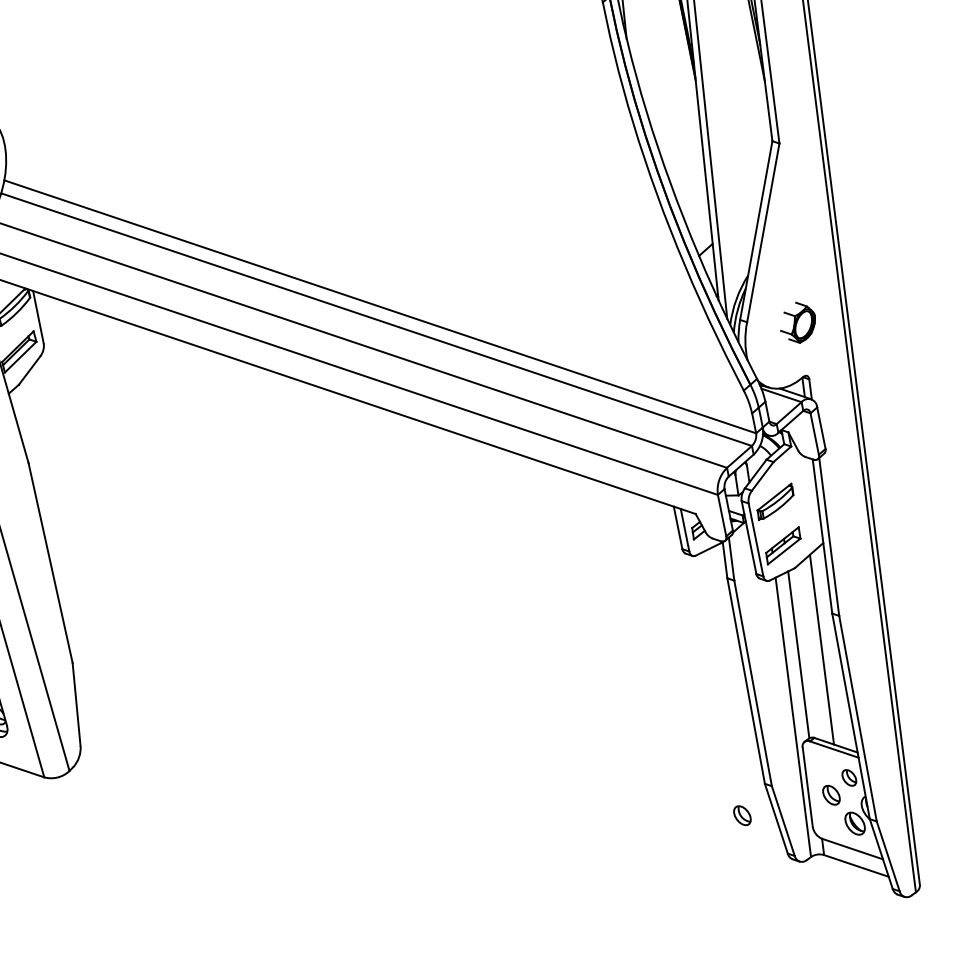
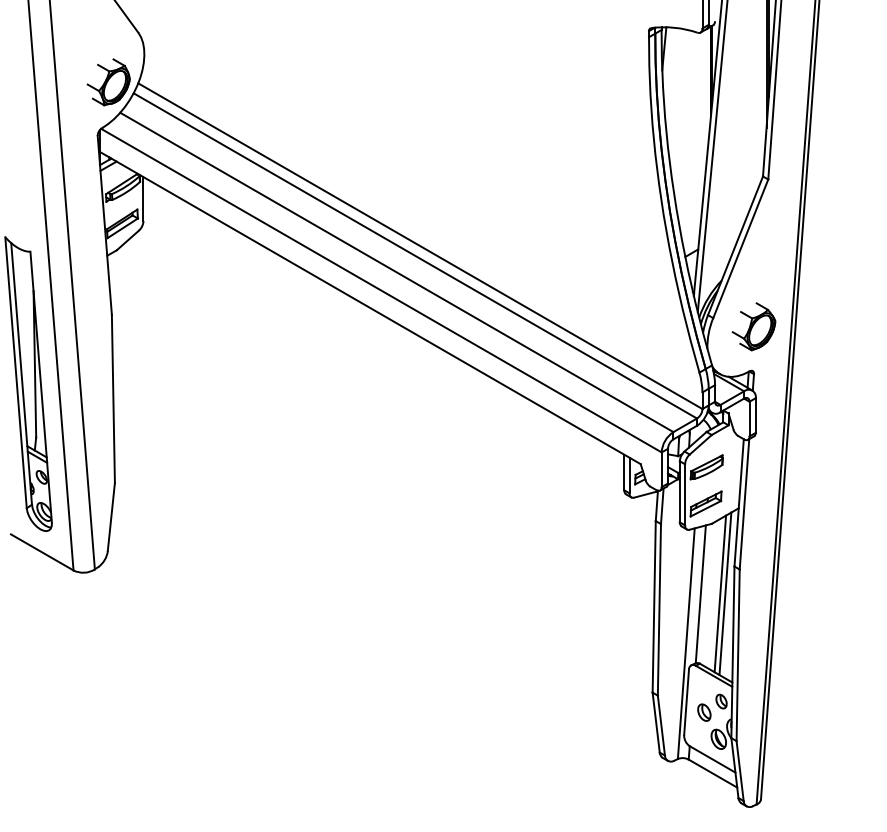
part: (797, 322) -> (753, 326), size x1.43
line: (828, 647) -> (725, 593), added
part: (742, 815) -> (629, 714), removed

